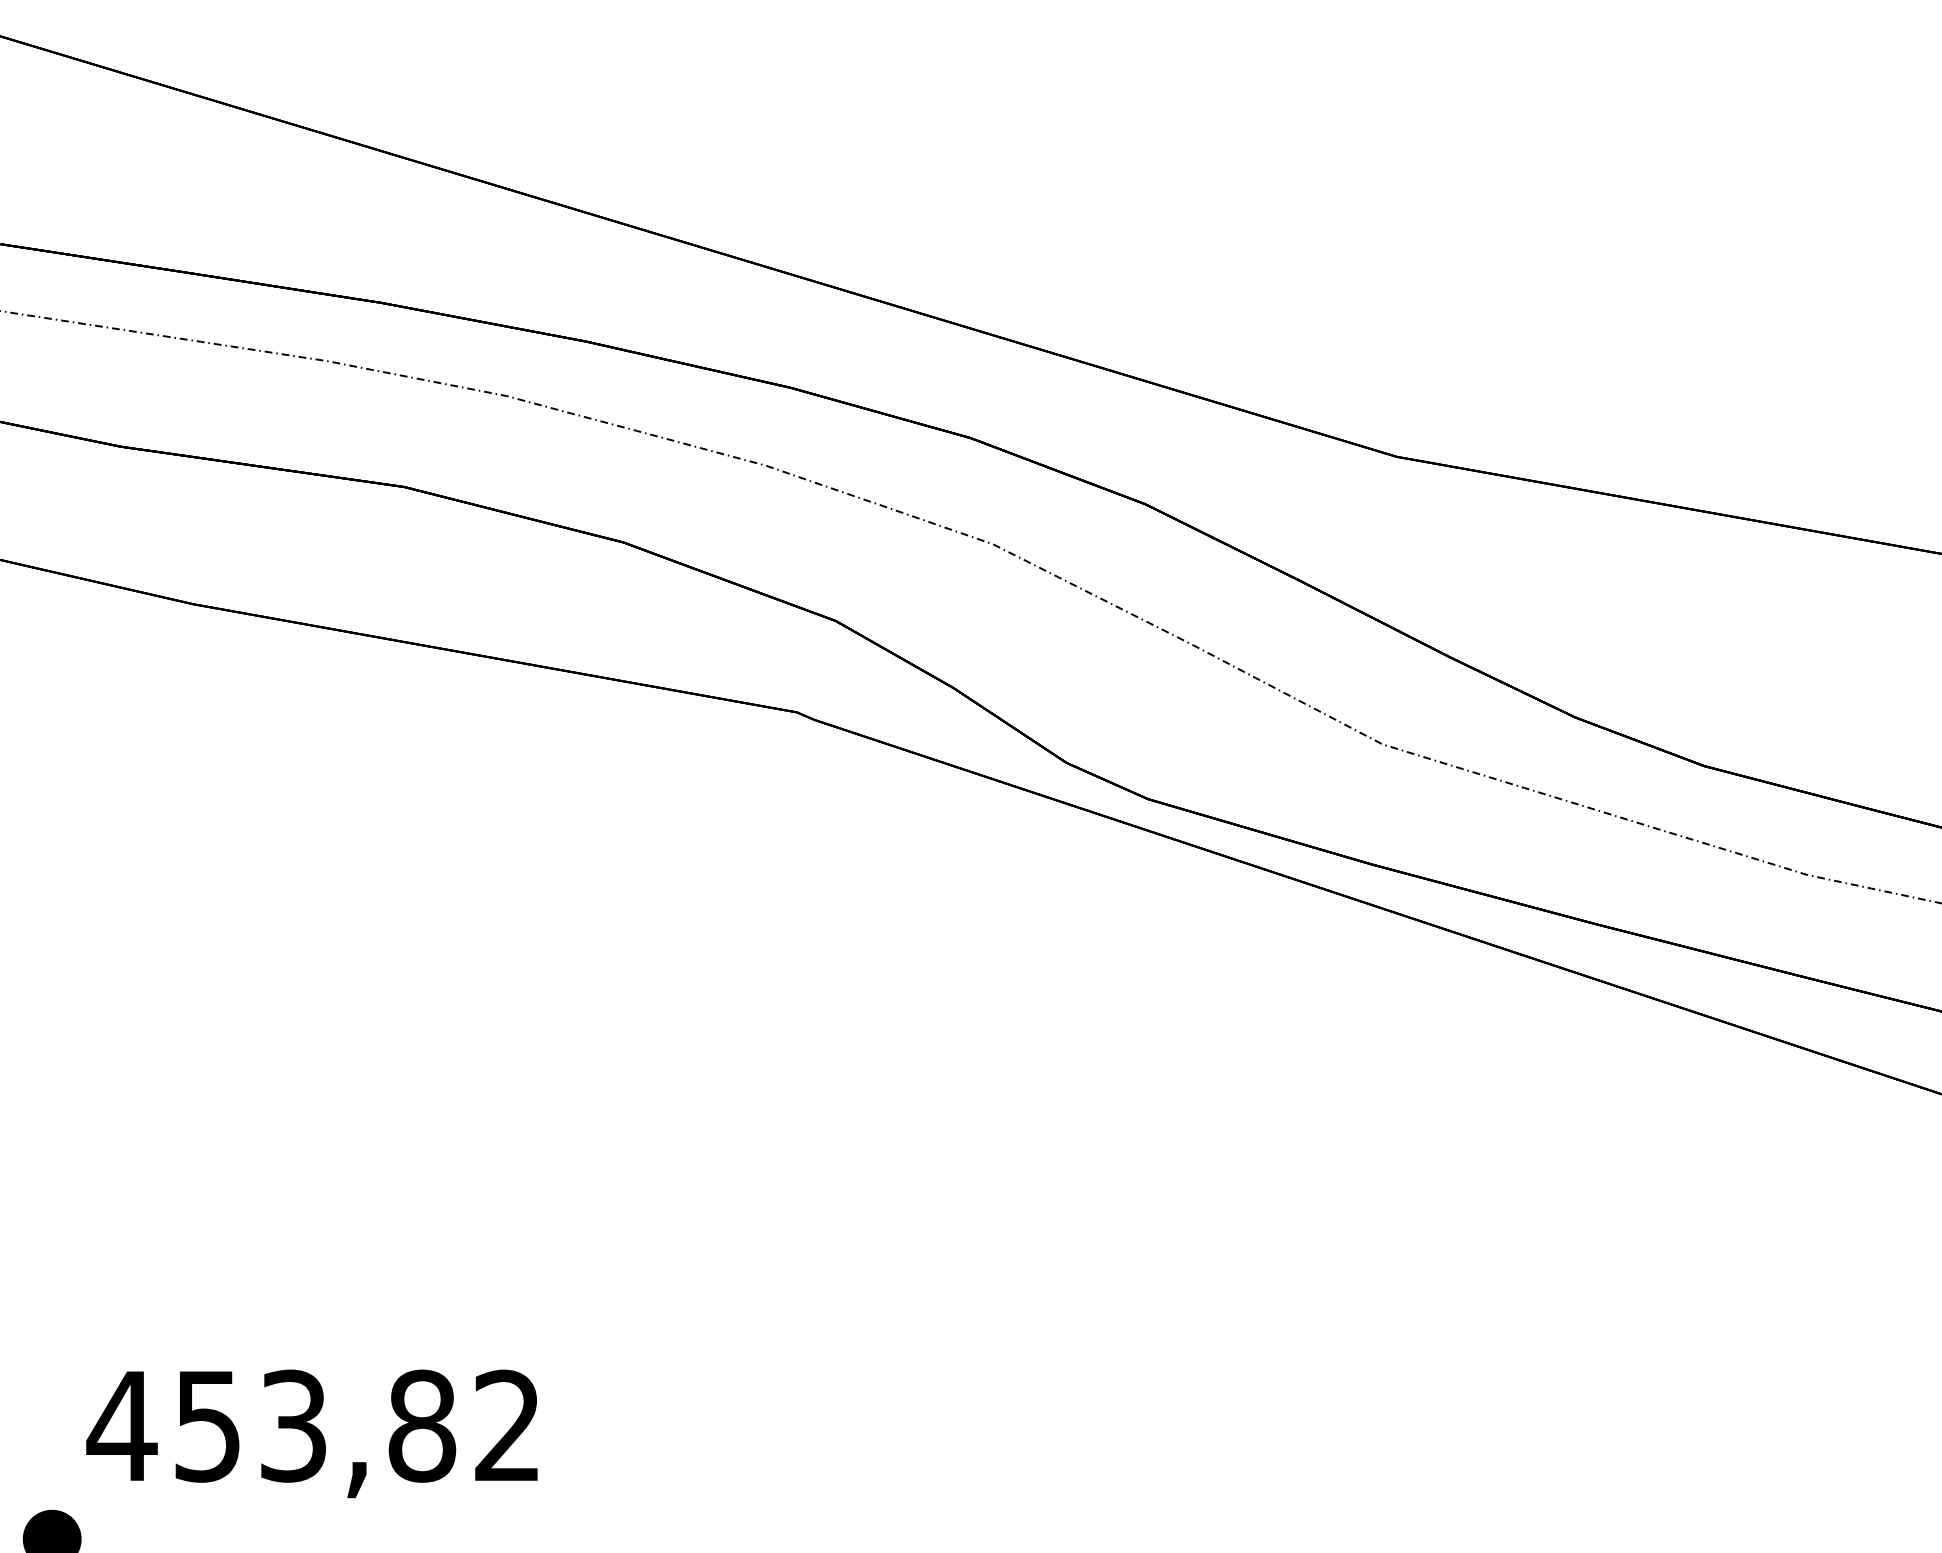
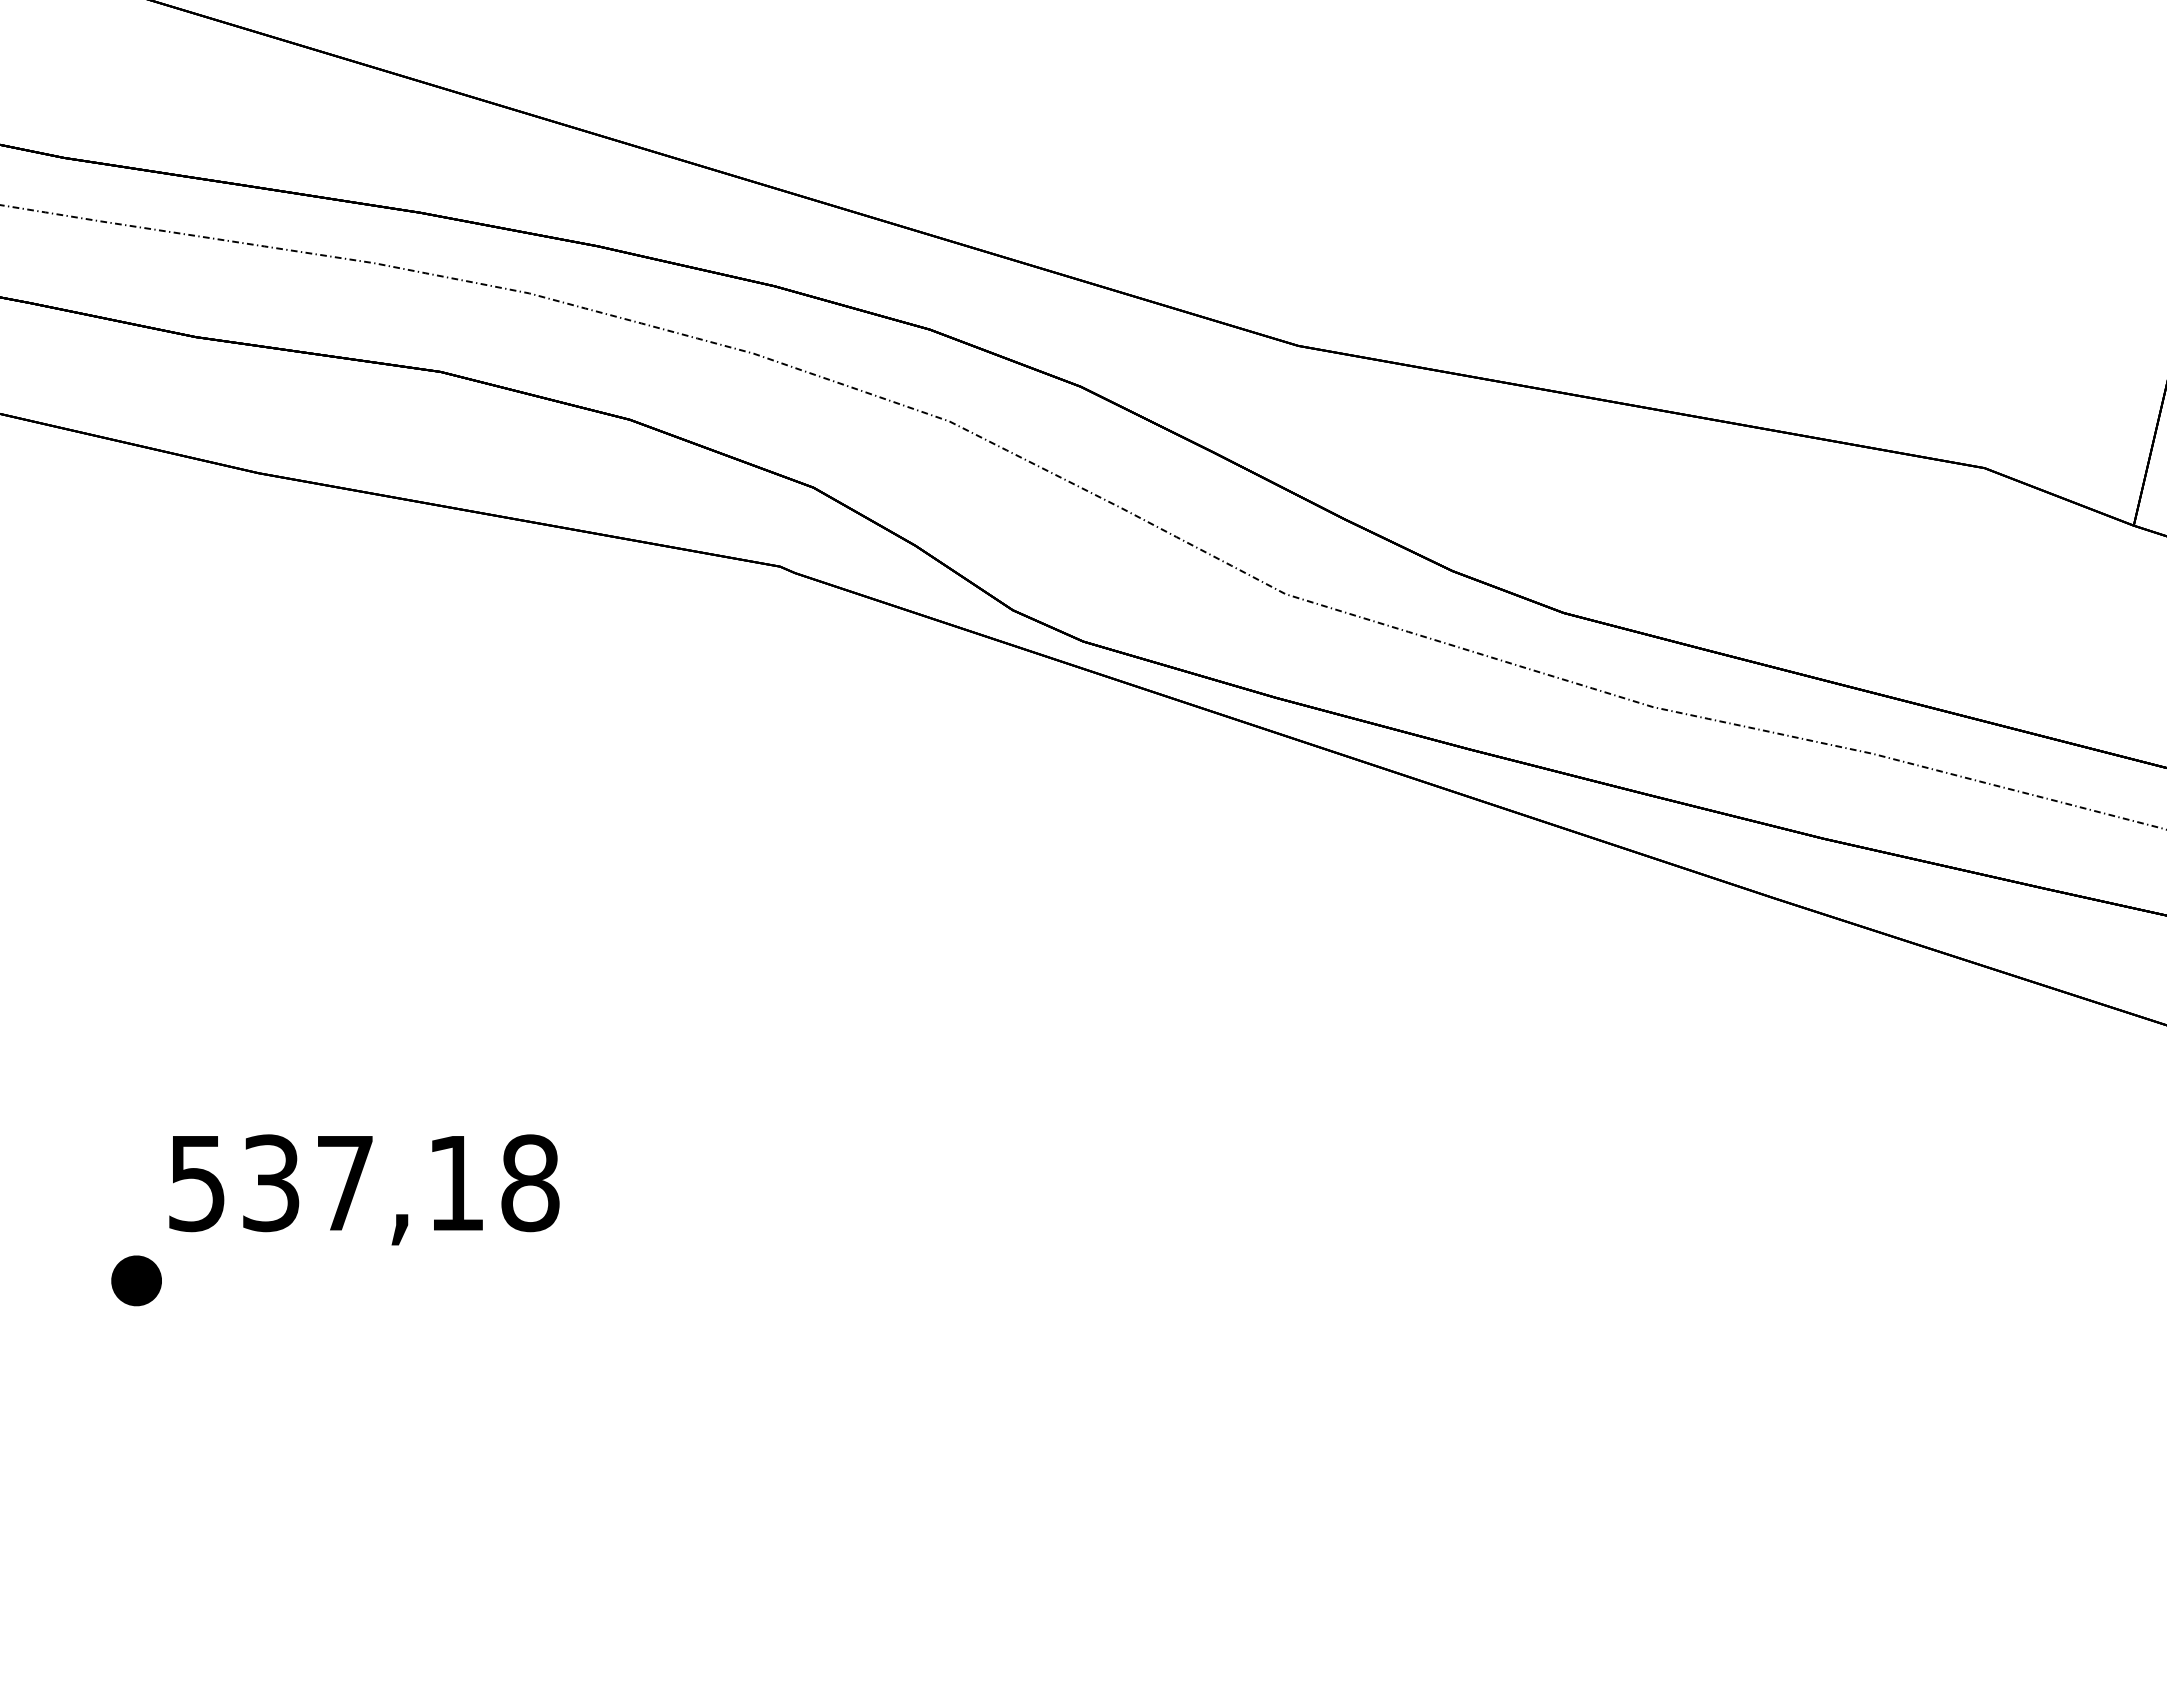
text: (313, 1426) -> (362, 1183), 453,82 -> 537,18

